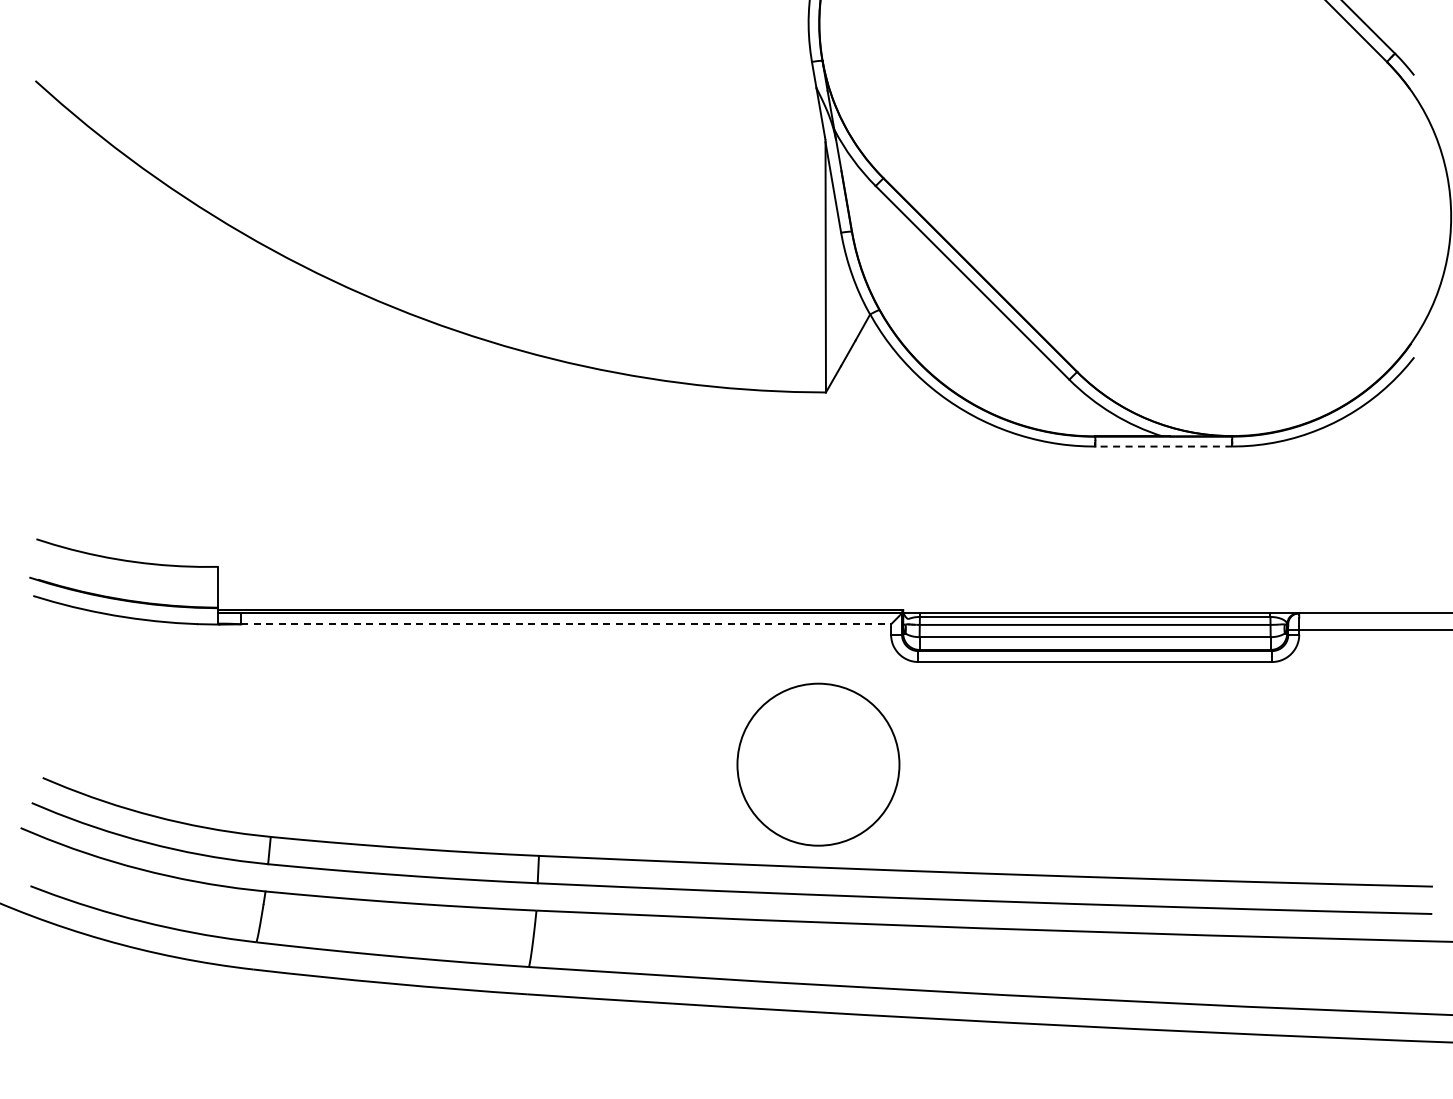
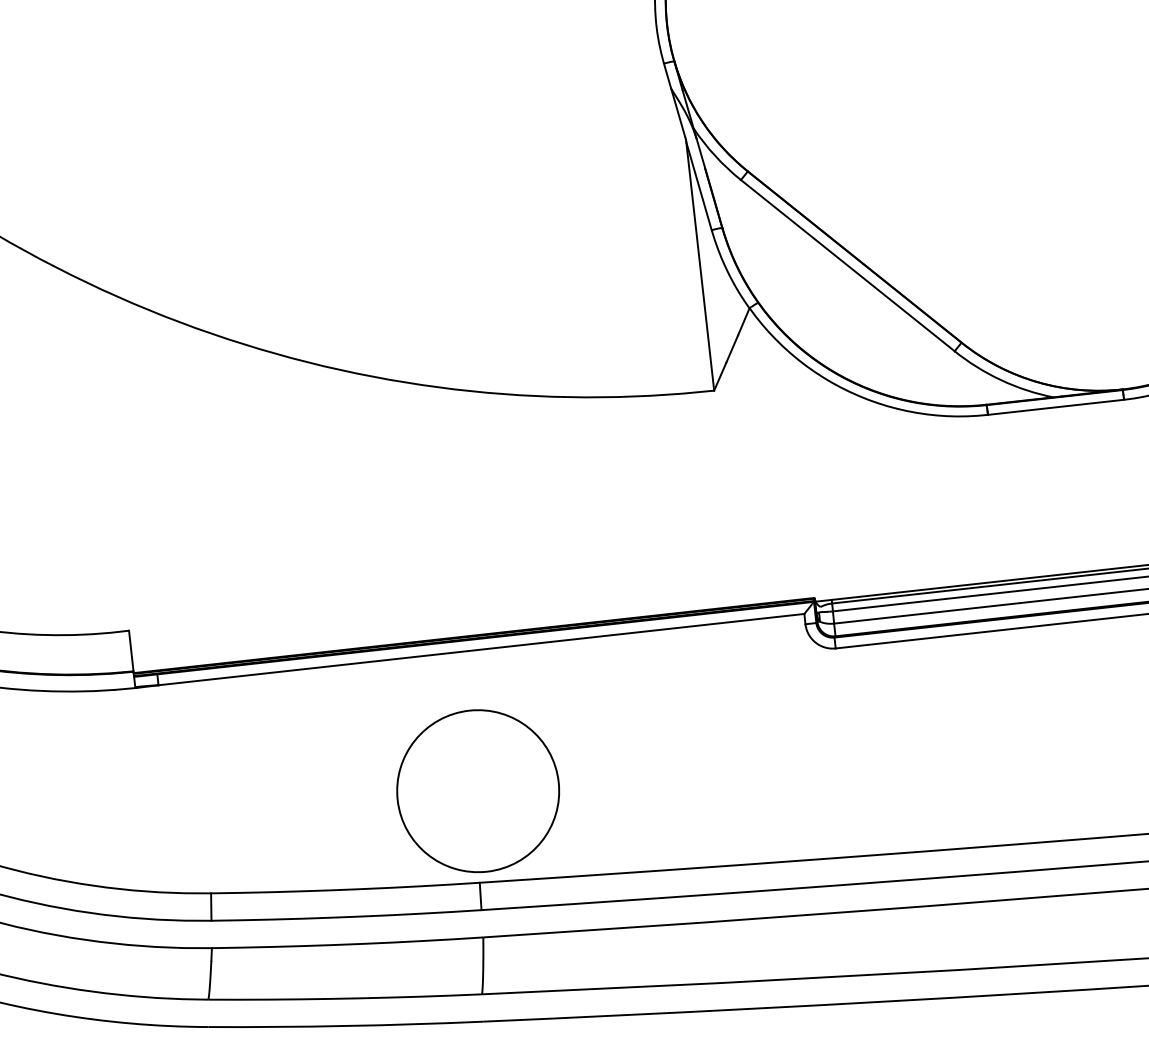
line: (1163, 446) -> (1055, 407), dashed -> solid
line: (566, 624) -> (481, 649), dashed -> solid
circle: (818, 764) -> (478, 790), moved

